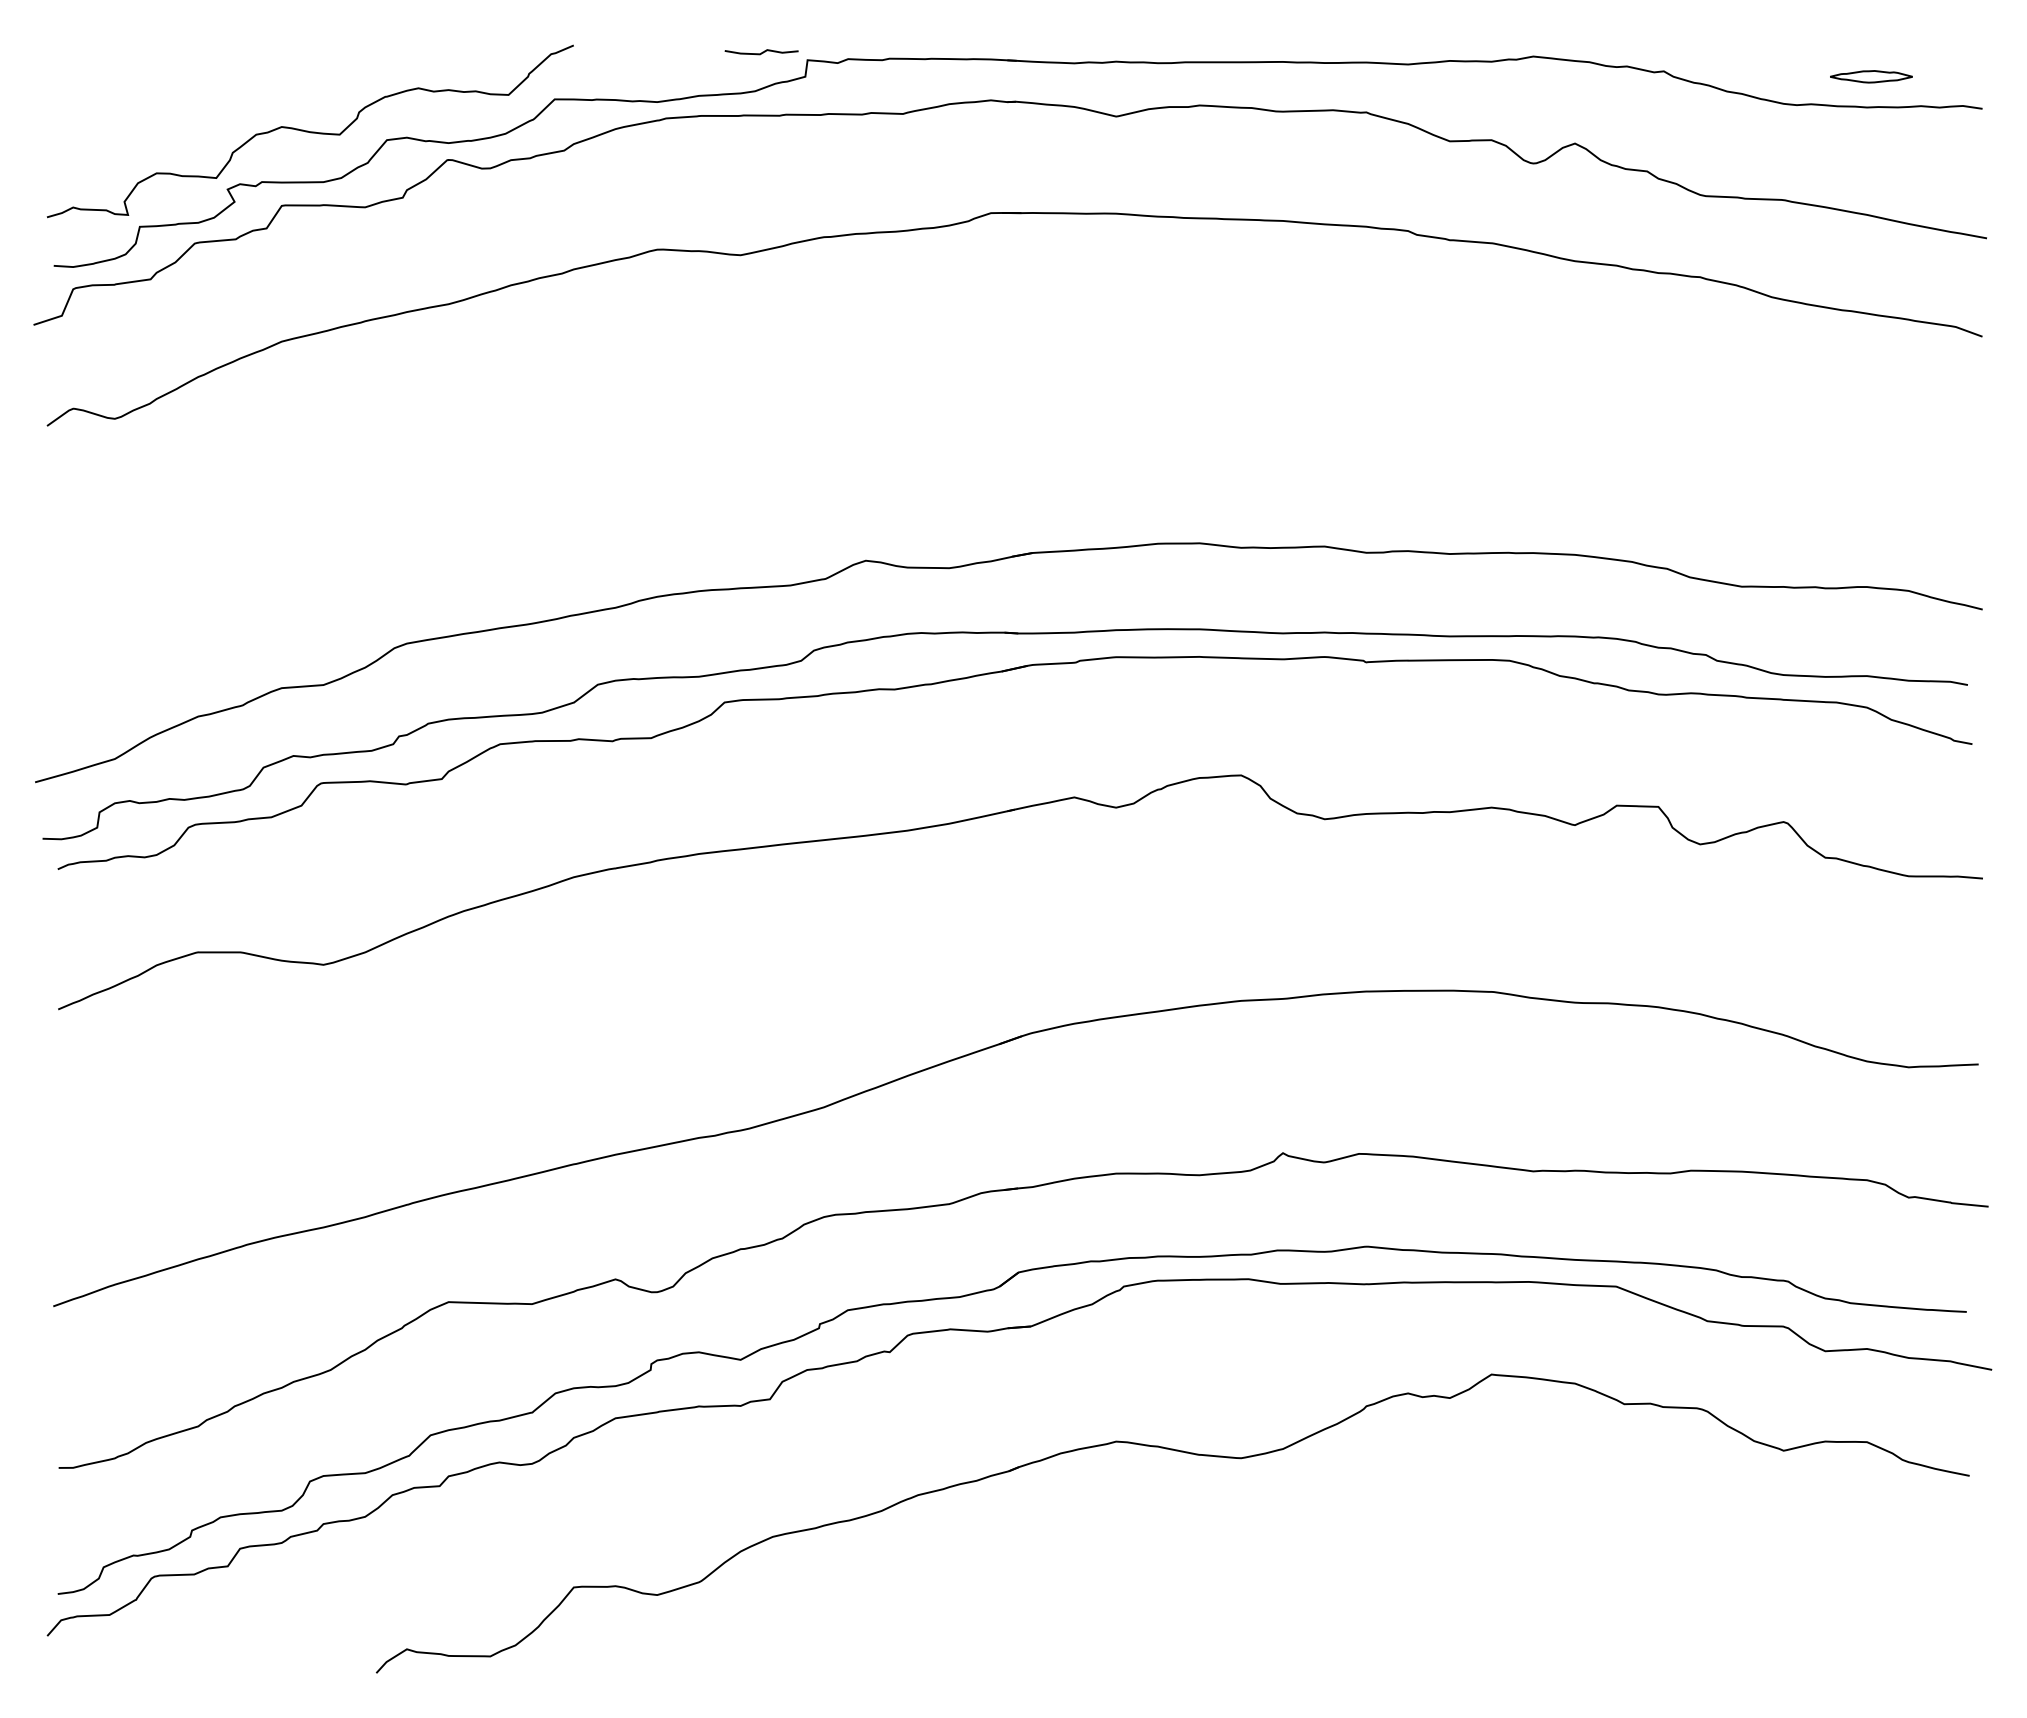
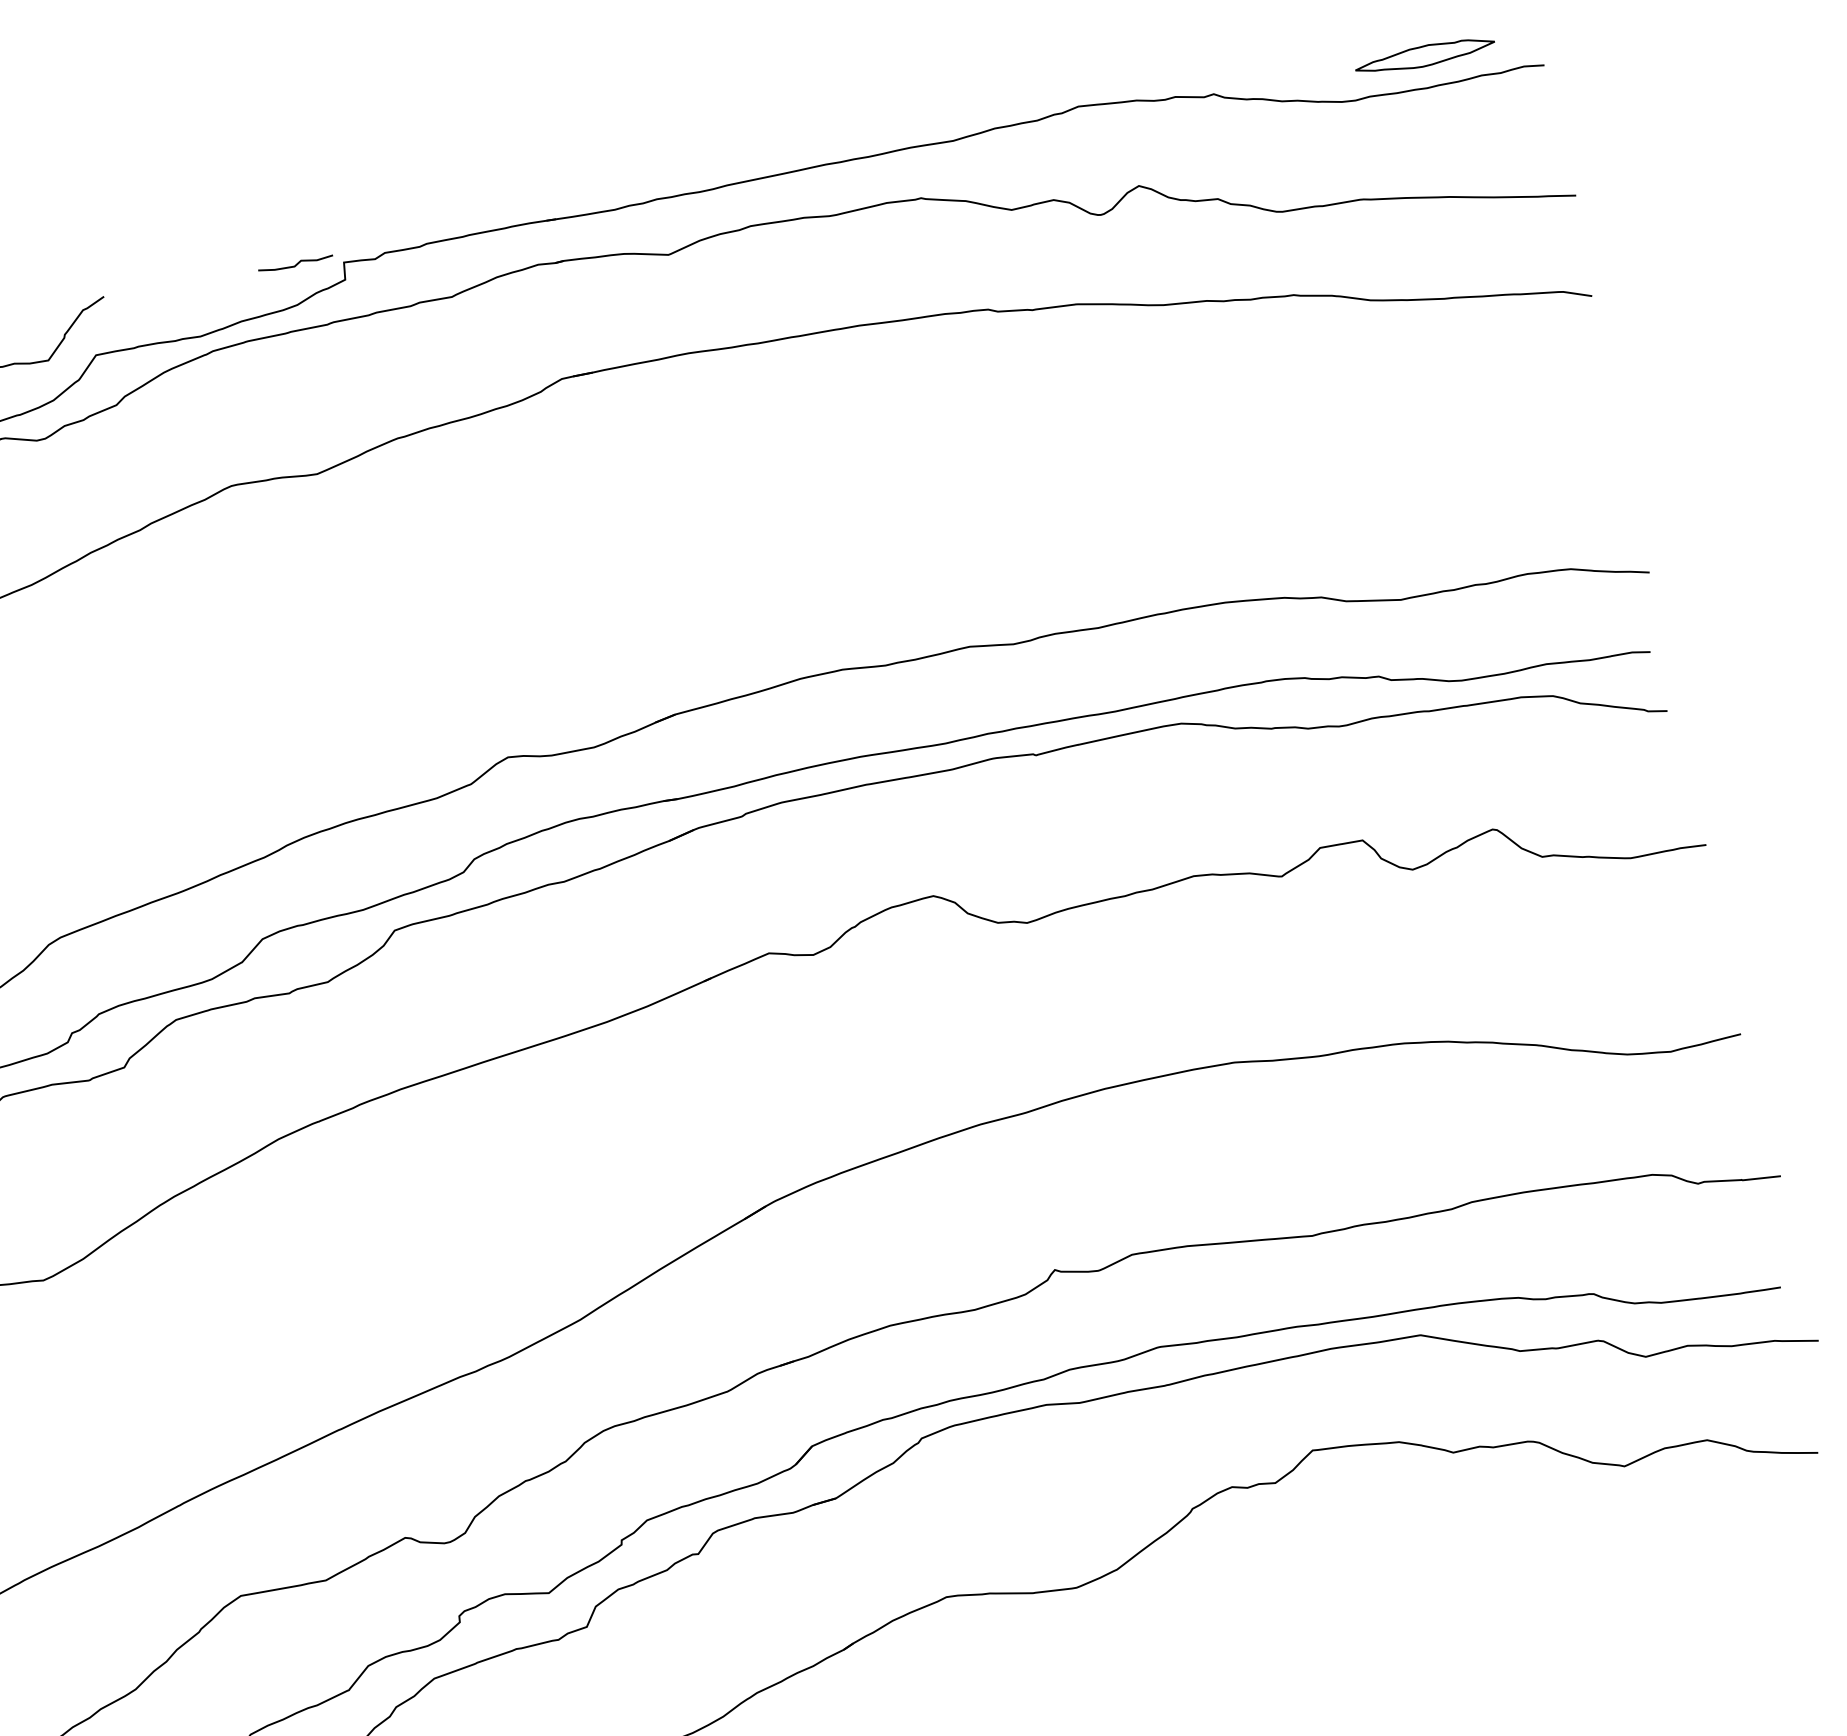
part: (1871, 76) -> (1425, 55), size x1.67

